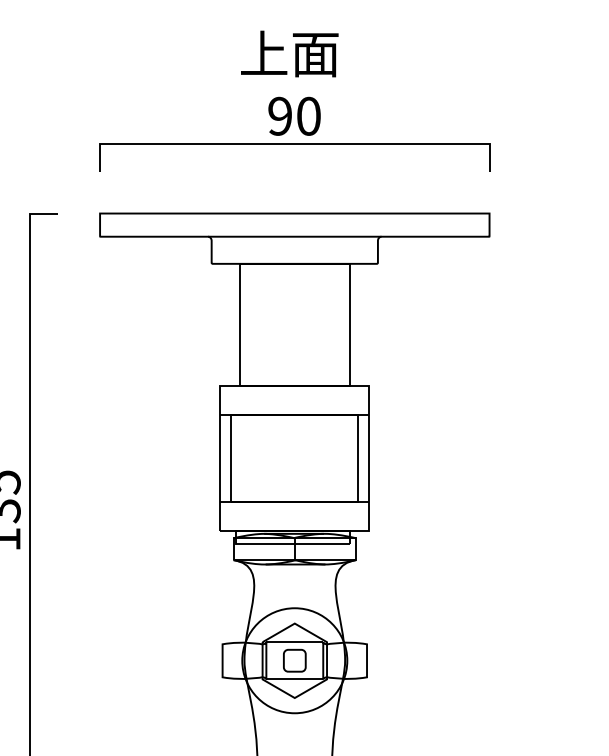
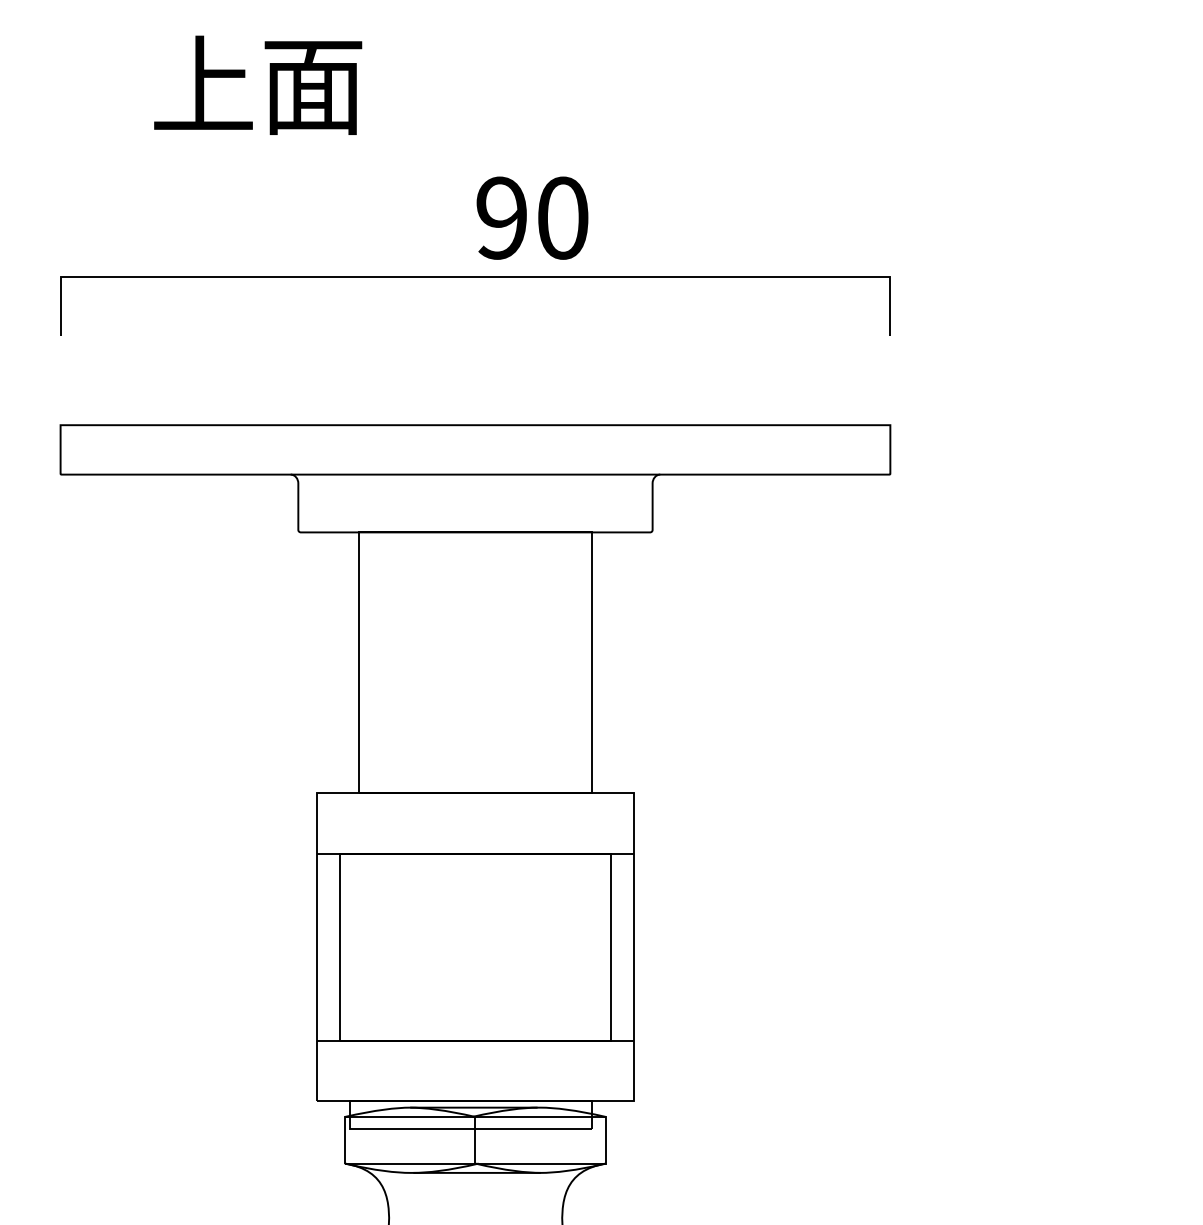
text: (289, 53) -> (257, 84), moved
text: (294, 115) -> (532, 216), moved

